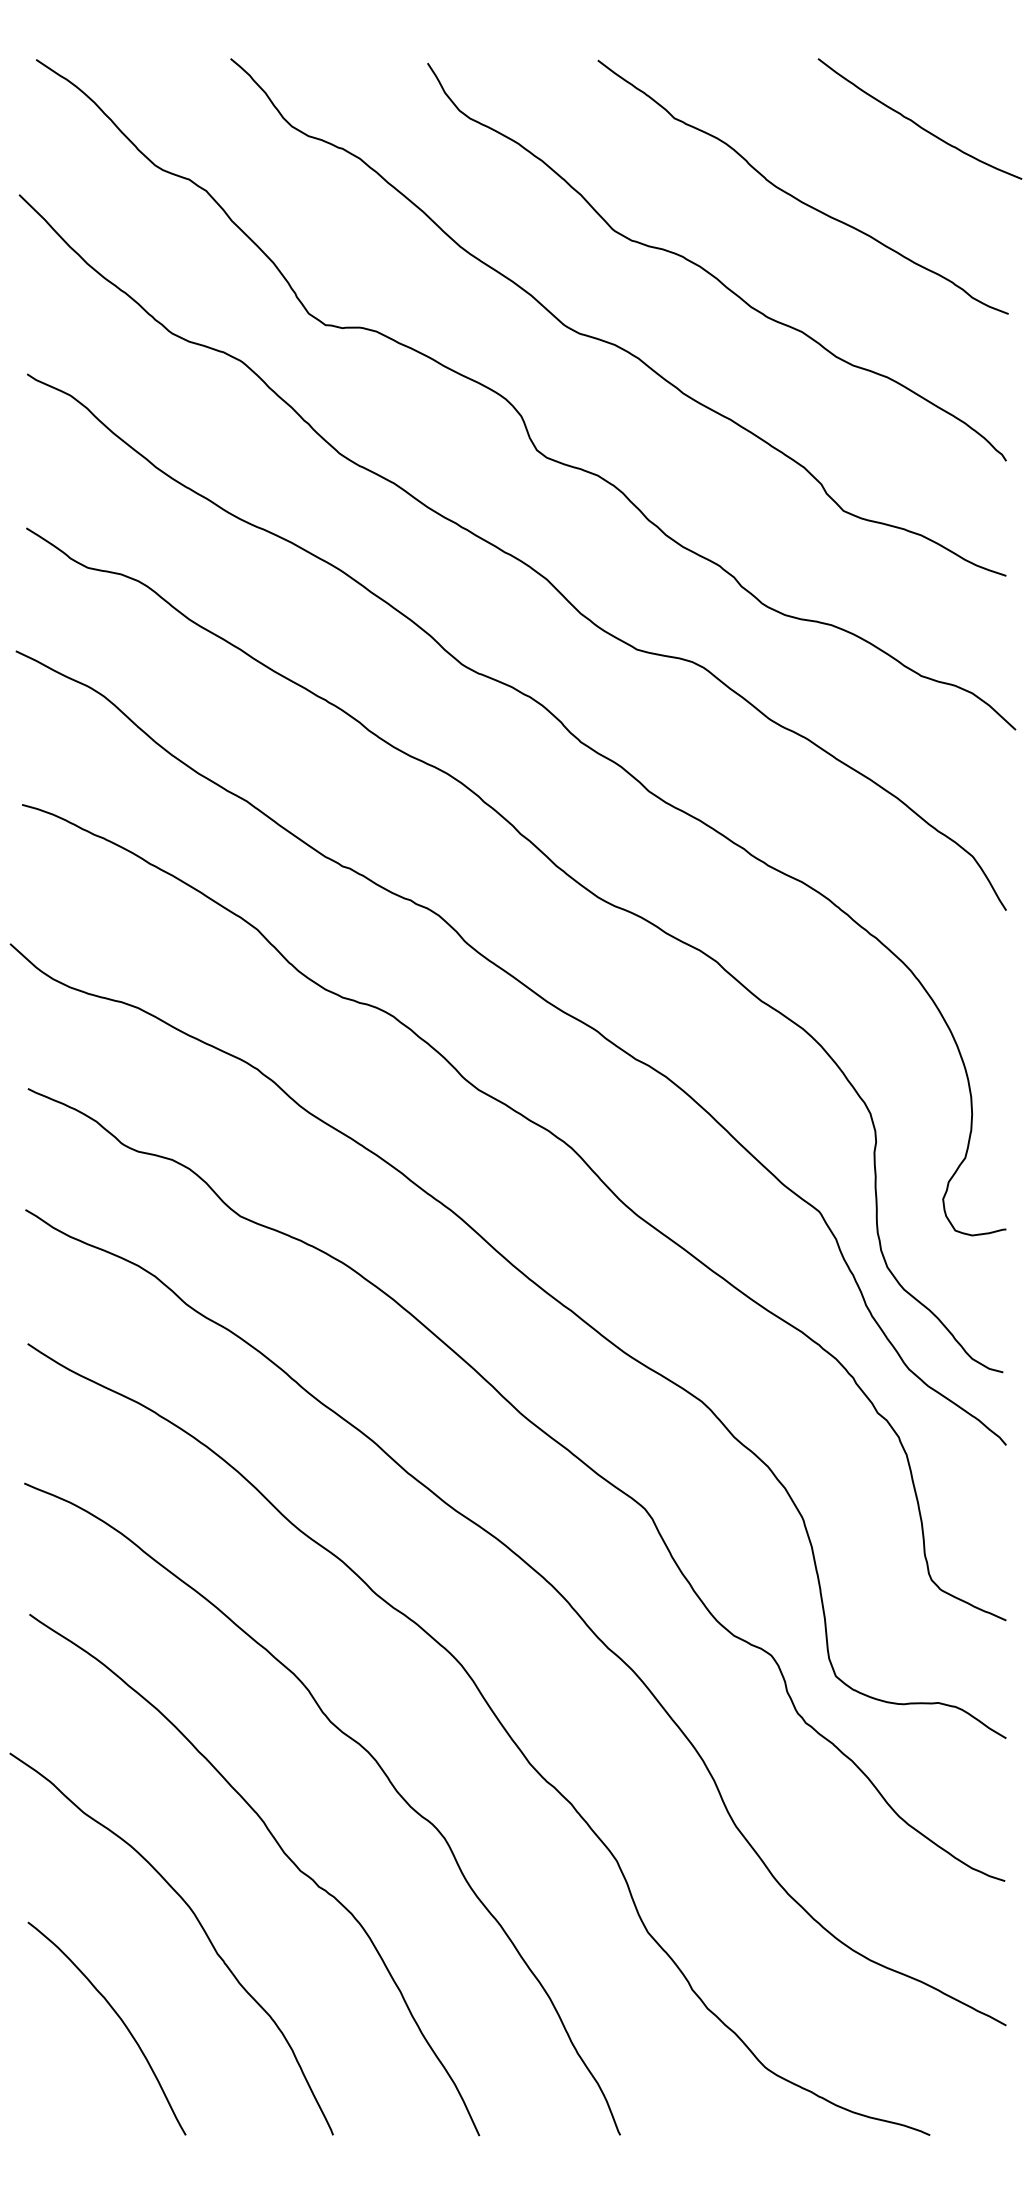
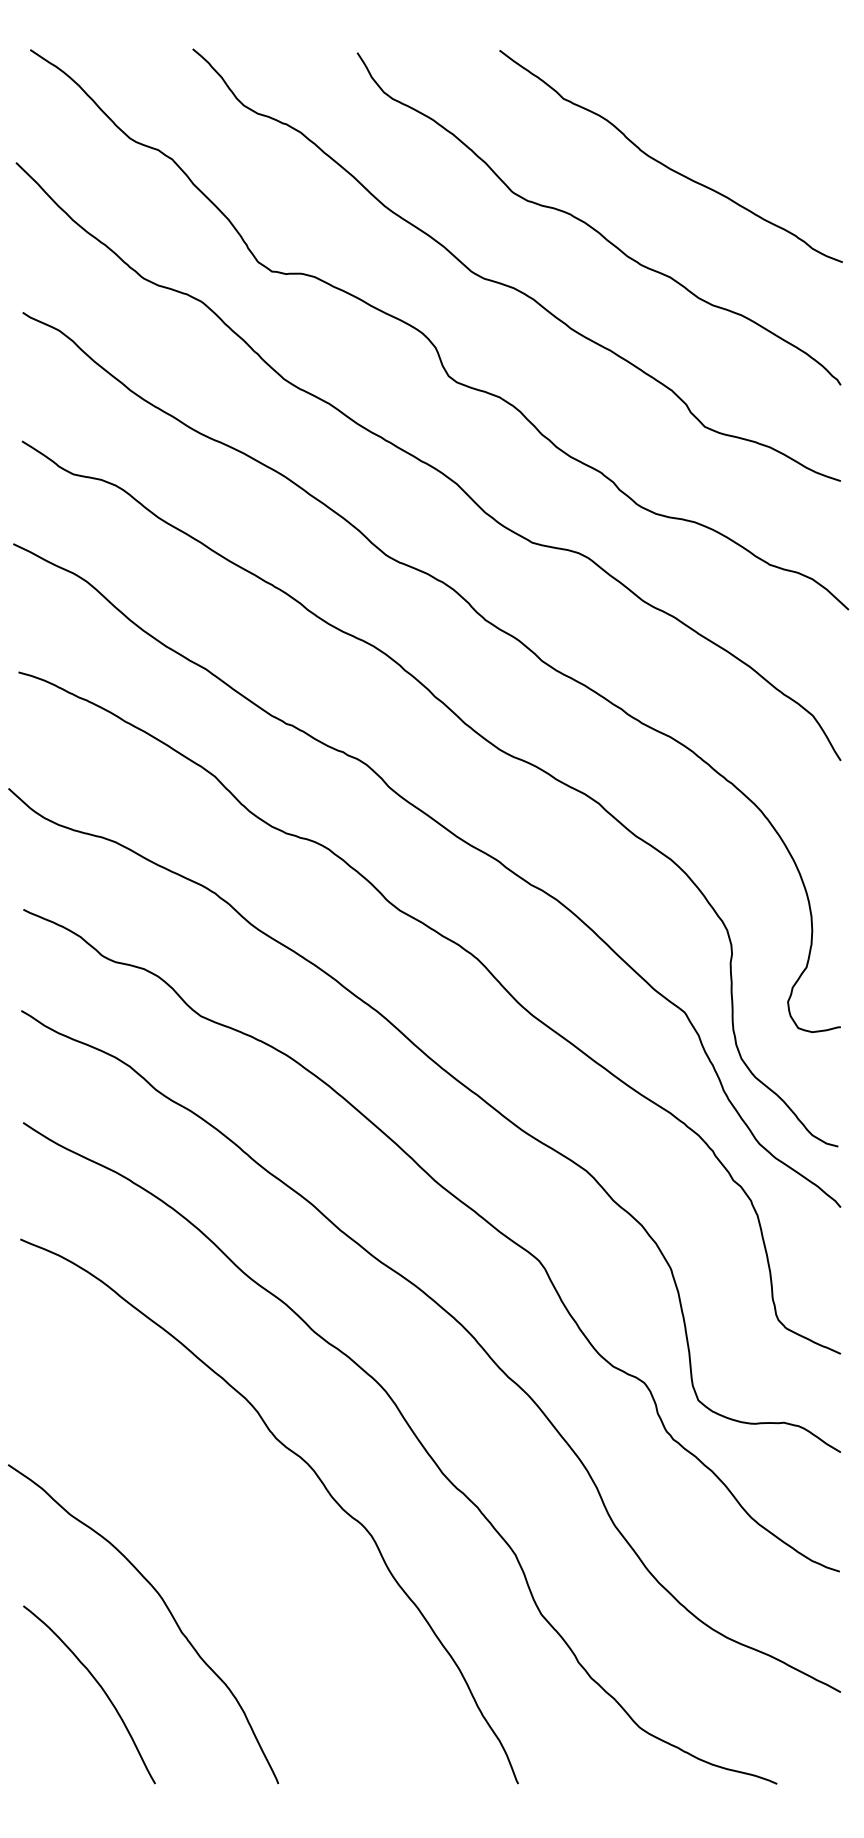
curve: (918, 123) -> (767, 103), removed
curve: (283, 1853) -> (236, 1548), removed

